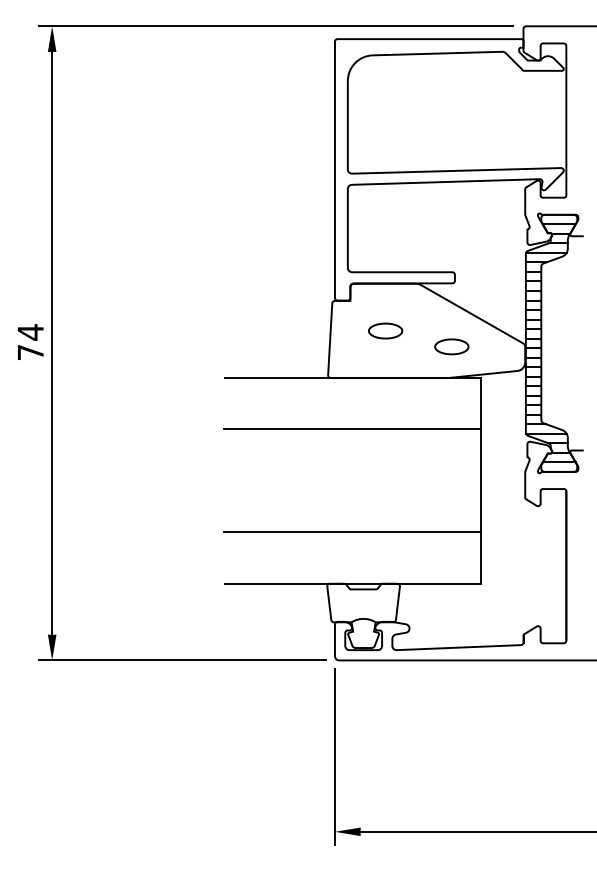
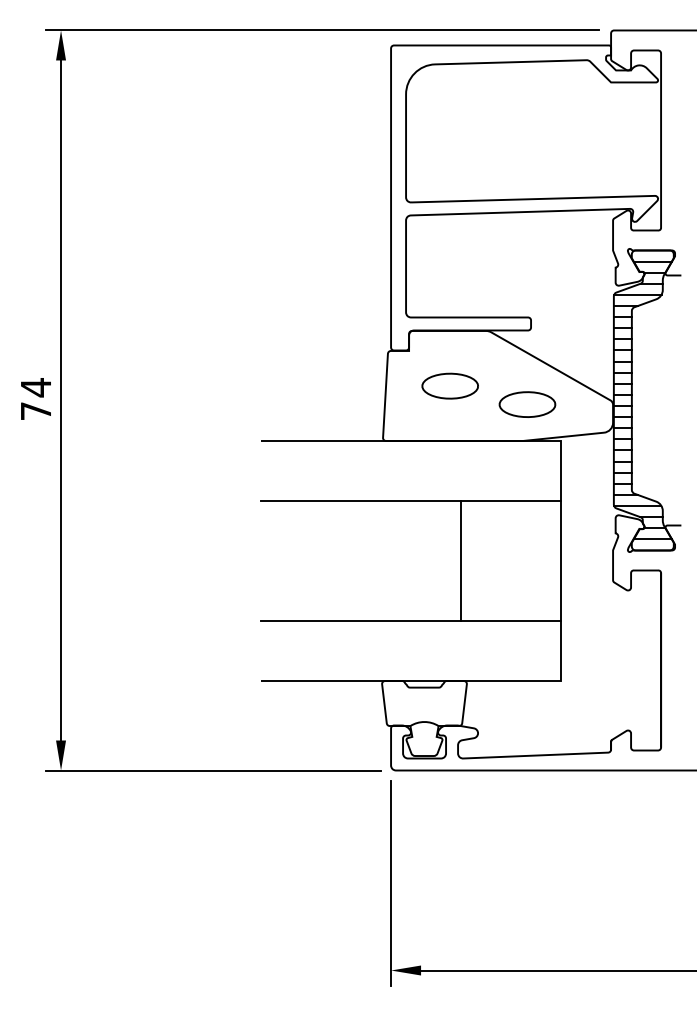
part: (385, 330) -> (449, 385), size x1.43
part: (451, 346) -> (527, 404), size x1.43
line: (395, 480) -> (461, 560), added

